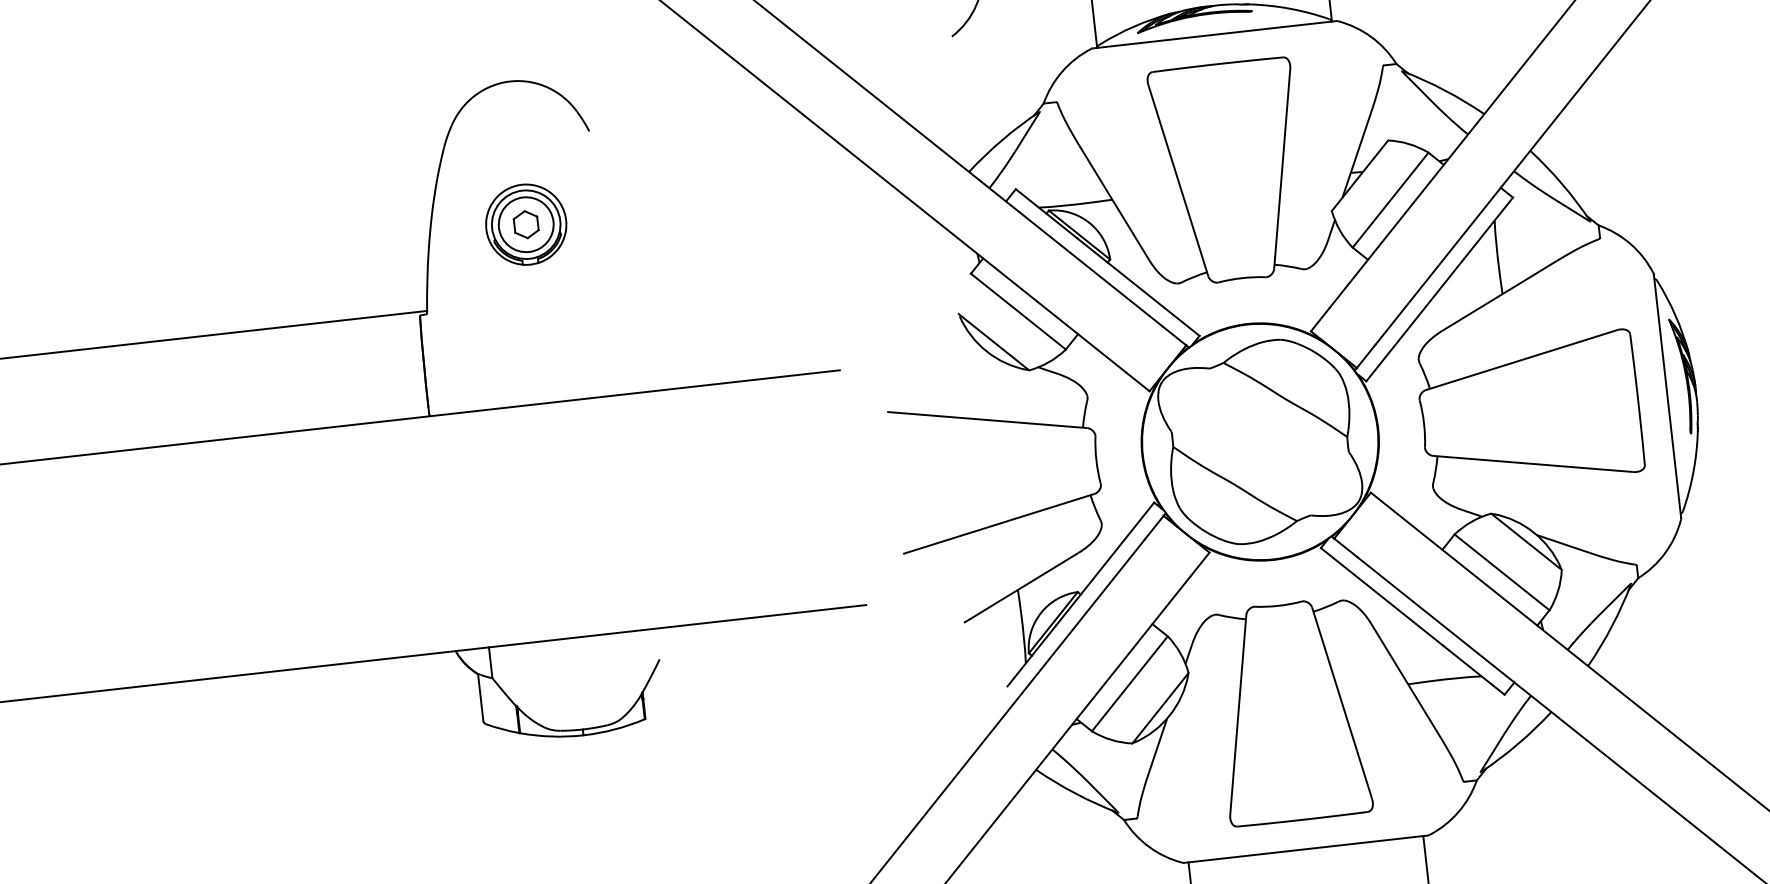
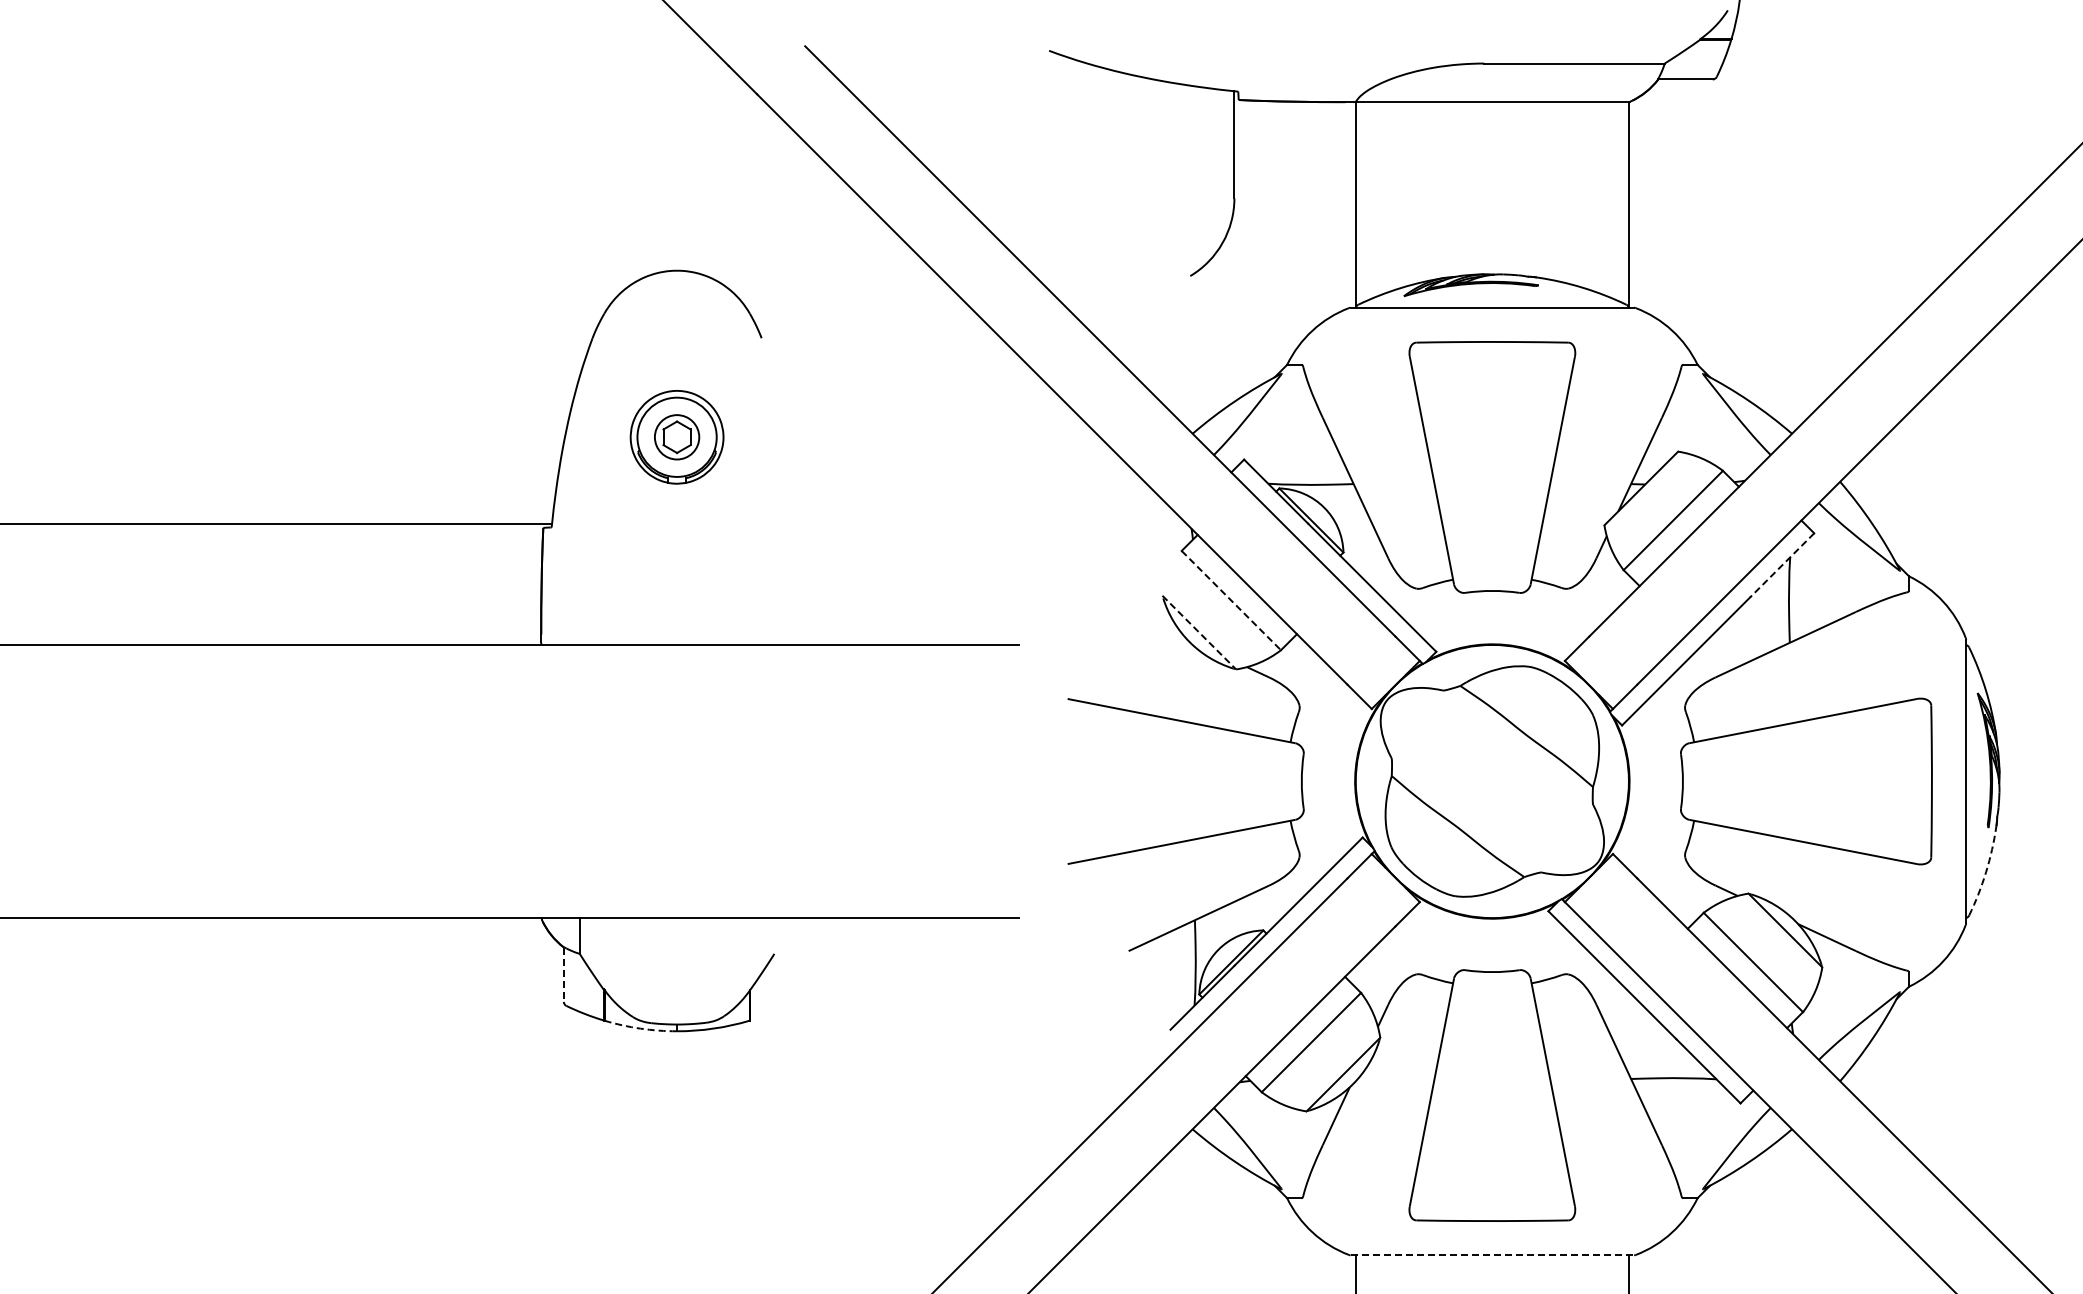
circle: (525, 224) -> (676, 437), size x0.7
line: (1487, 228) -> (1781, 565), solid -> dashed
line: (1018, 311) -> (1231, 600), solid -> dashed
line: (994, 342) -> (1199, 632), solid -> dashed
arc: (1693, 472) -> (1986, 872), solid -> dashed
line: (480, 698) -> (563, 975), solid -> dashed
arc: (551, 736) -> (640, 1028), solid -> dashed
line: (1306, 849) -> (1492, 1255), solid -> dashed

